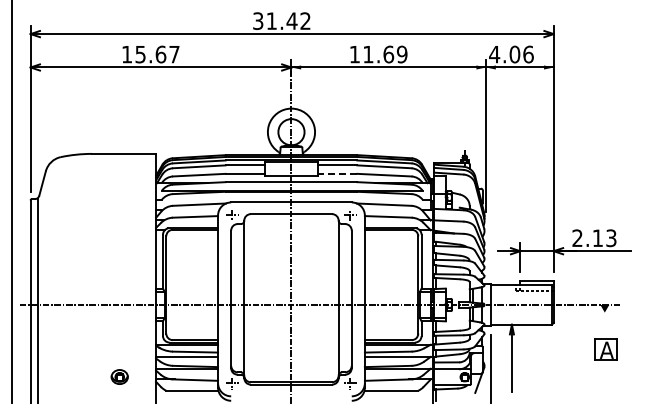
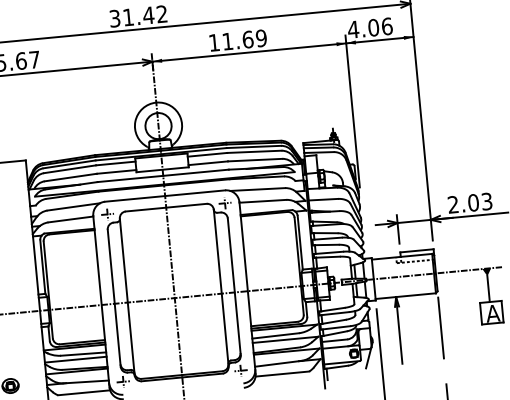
line: (337, 173) -> (208, 162), dashed -> solid
text: (597, 238) -> (473, 203), 2.13 -> 2.03
line: (604, 325) -> (488, 289), added
line: (553, 359) -> (440, 327), added

